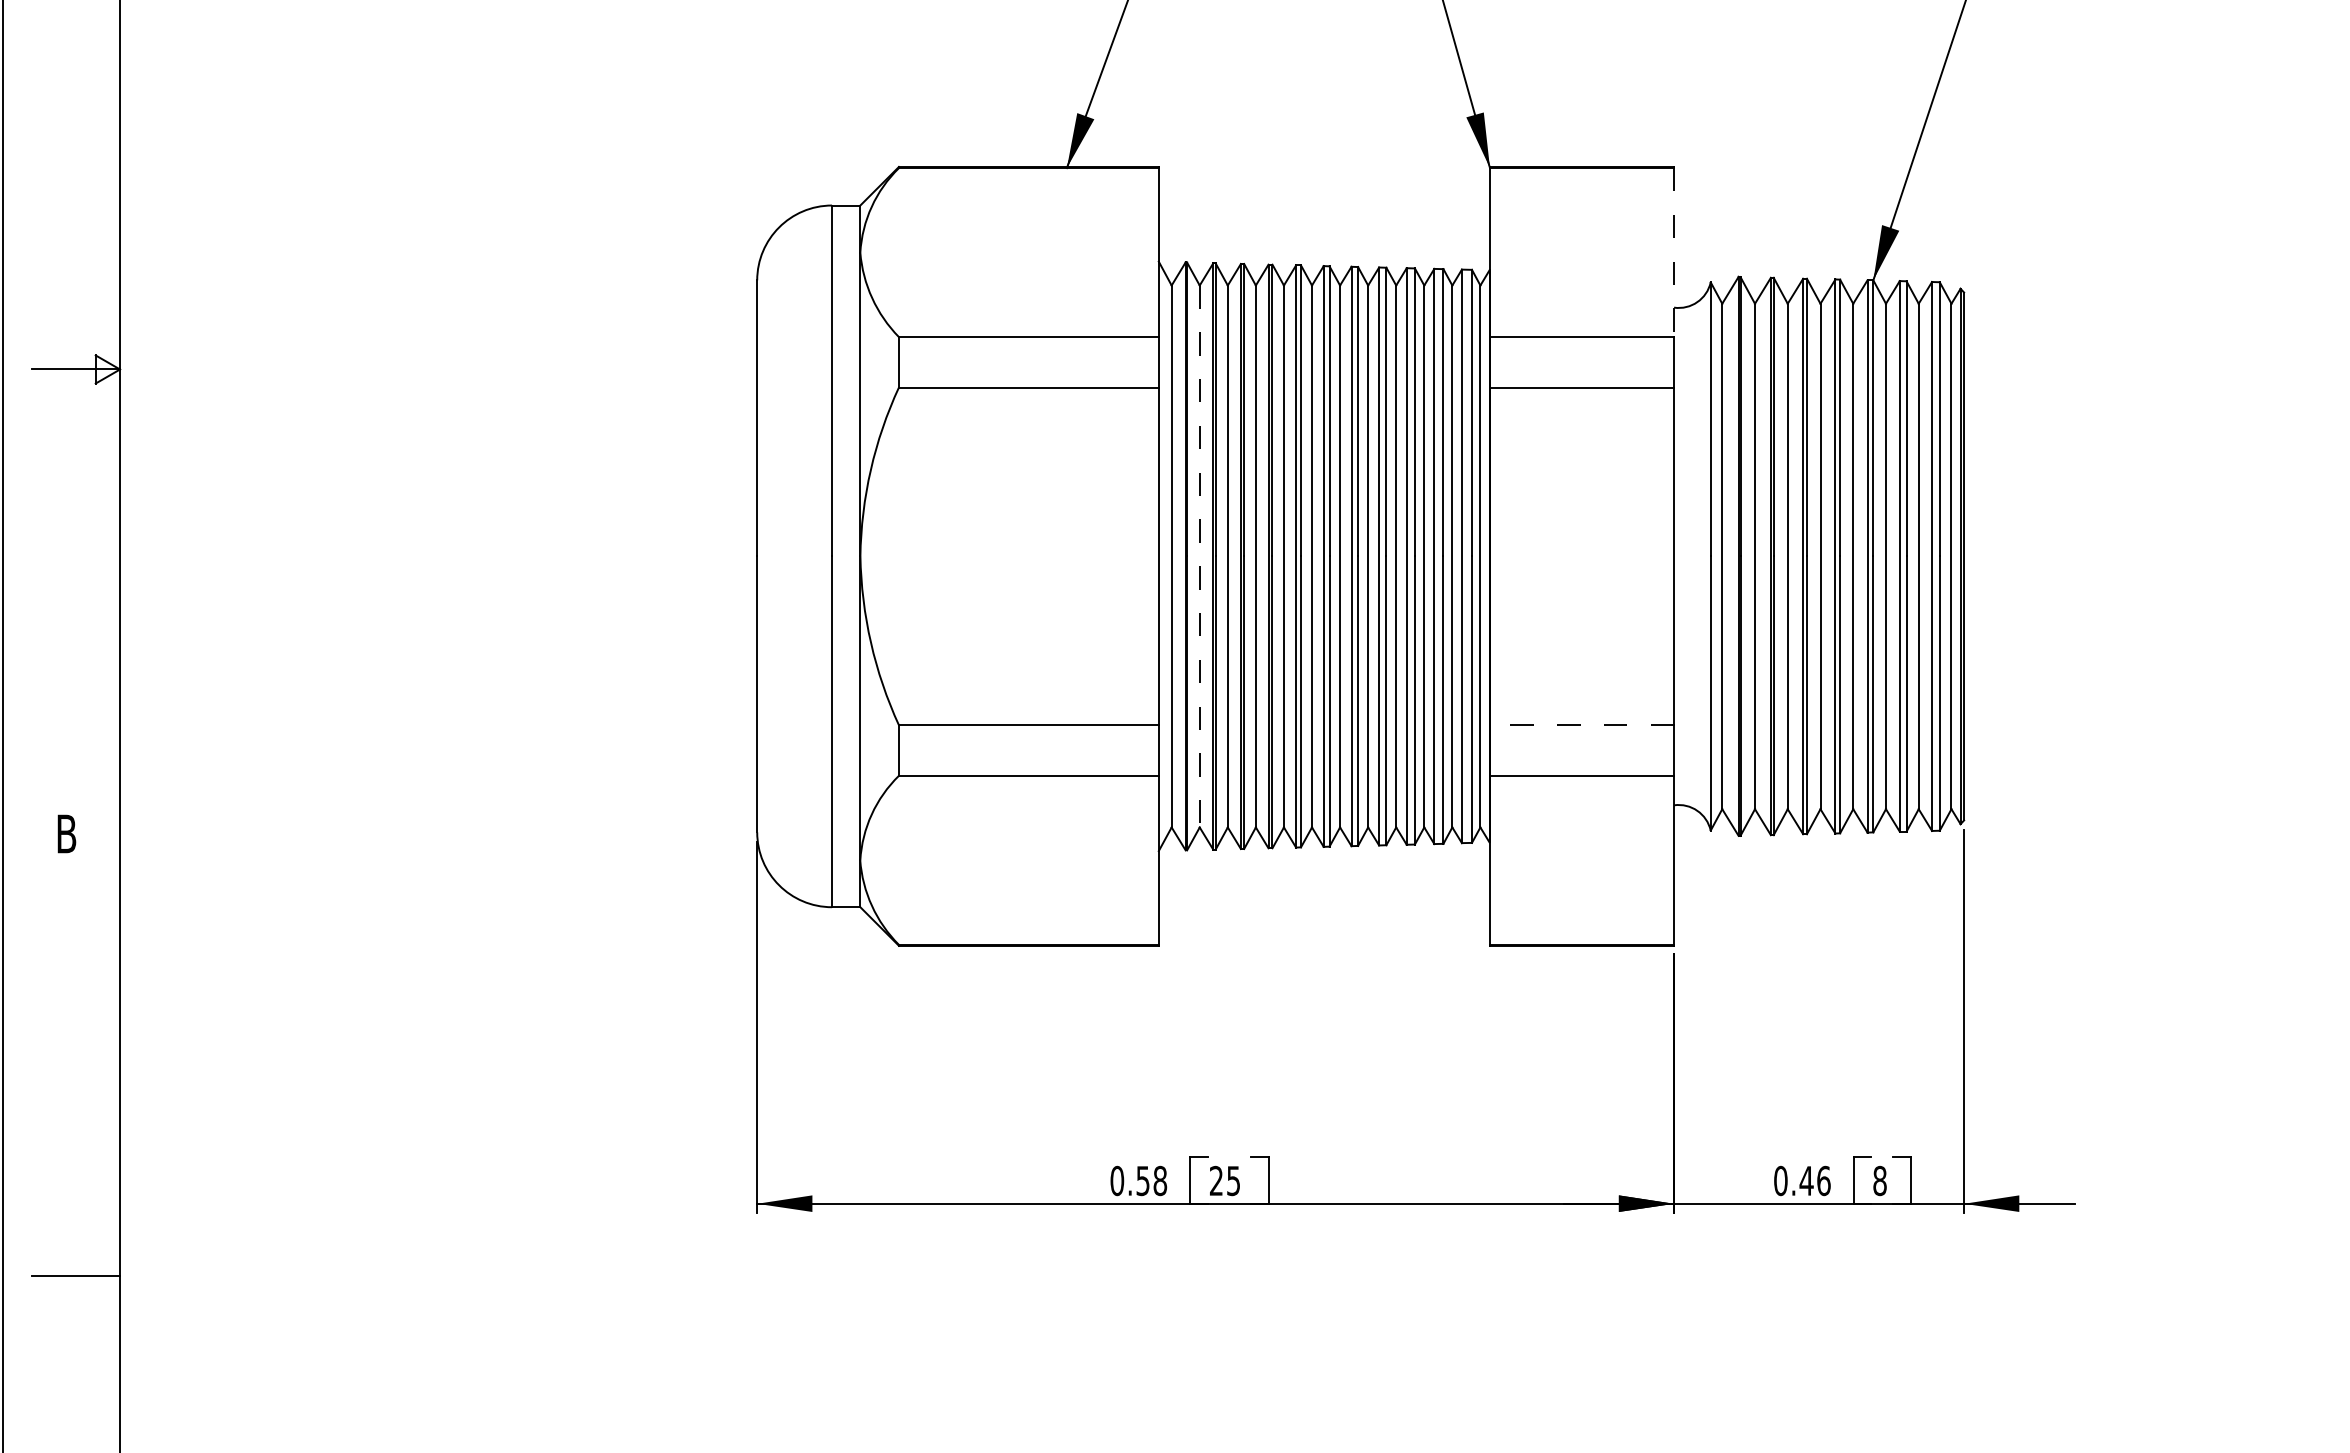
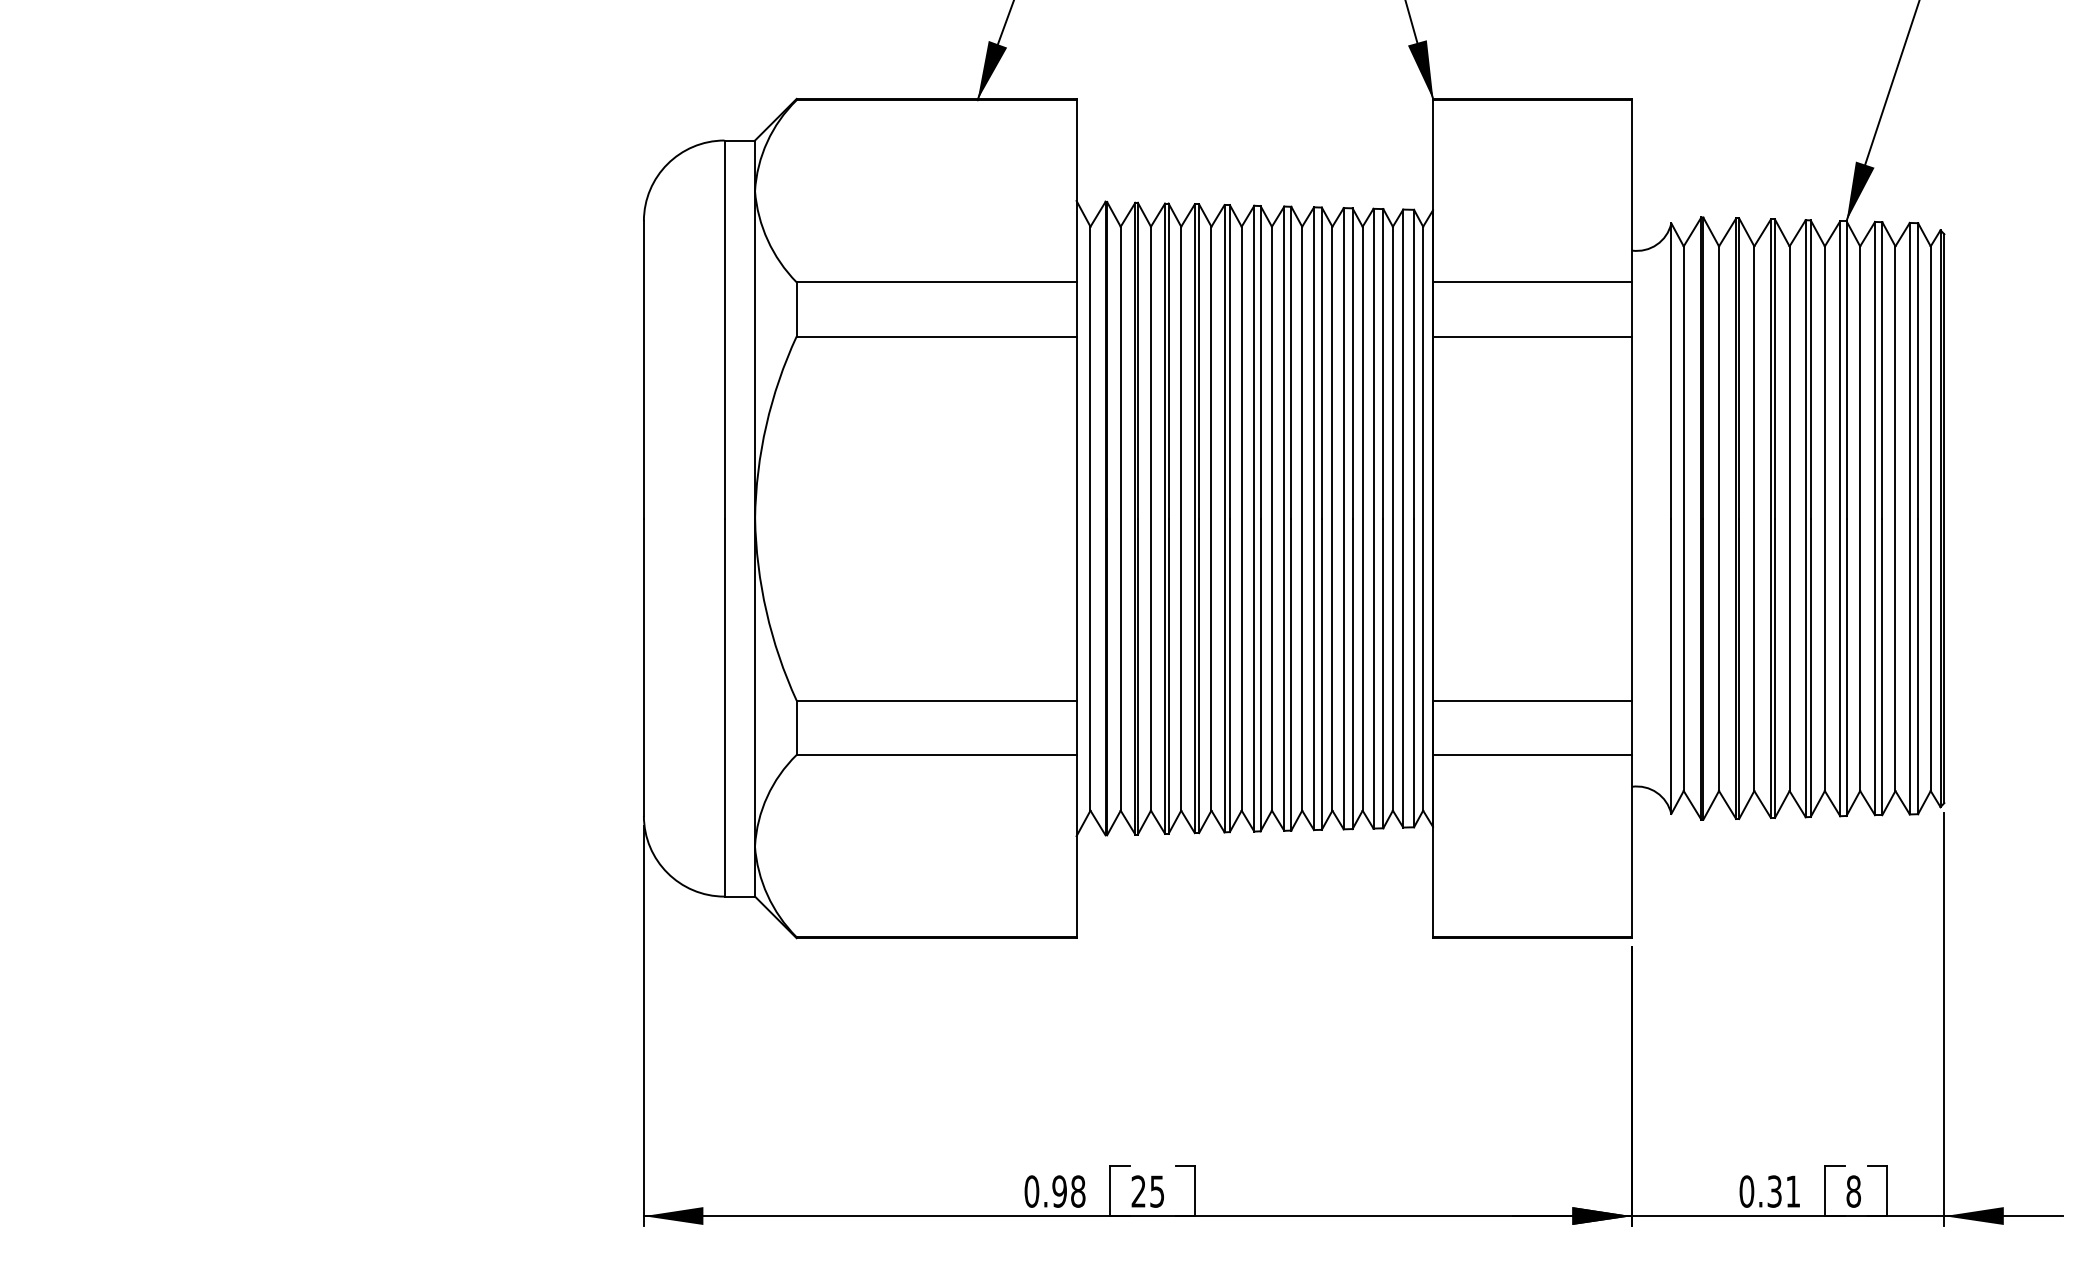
line: (1674, 252) -> (1632, 191), dashed -> solid
line: (1199, 556) -> (1120, 518), dashed -> solid
line: (1581, 725) -> (1532, 700), dashed -> solid
text: (1142, 1180) -> (1059, 1191), 0.58 -> 0.98
text: (1814, 1180) -> (1783, 1191), 0.46 -> 0.31

